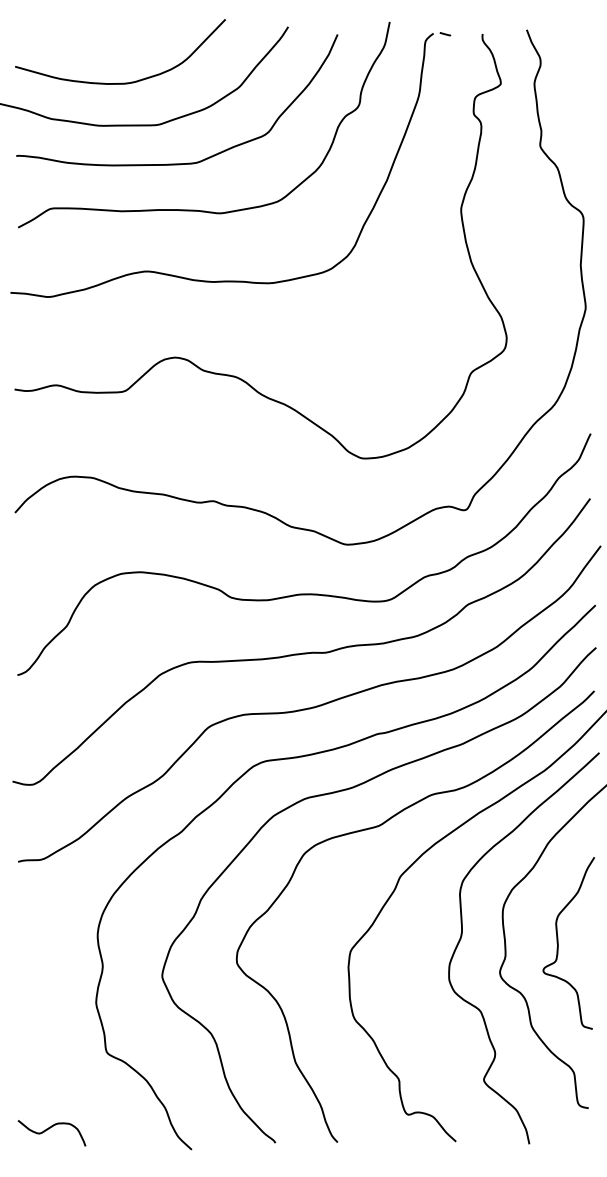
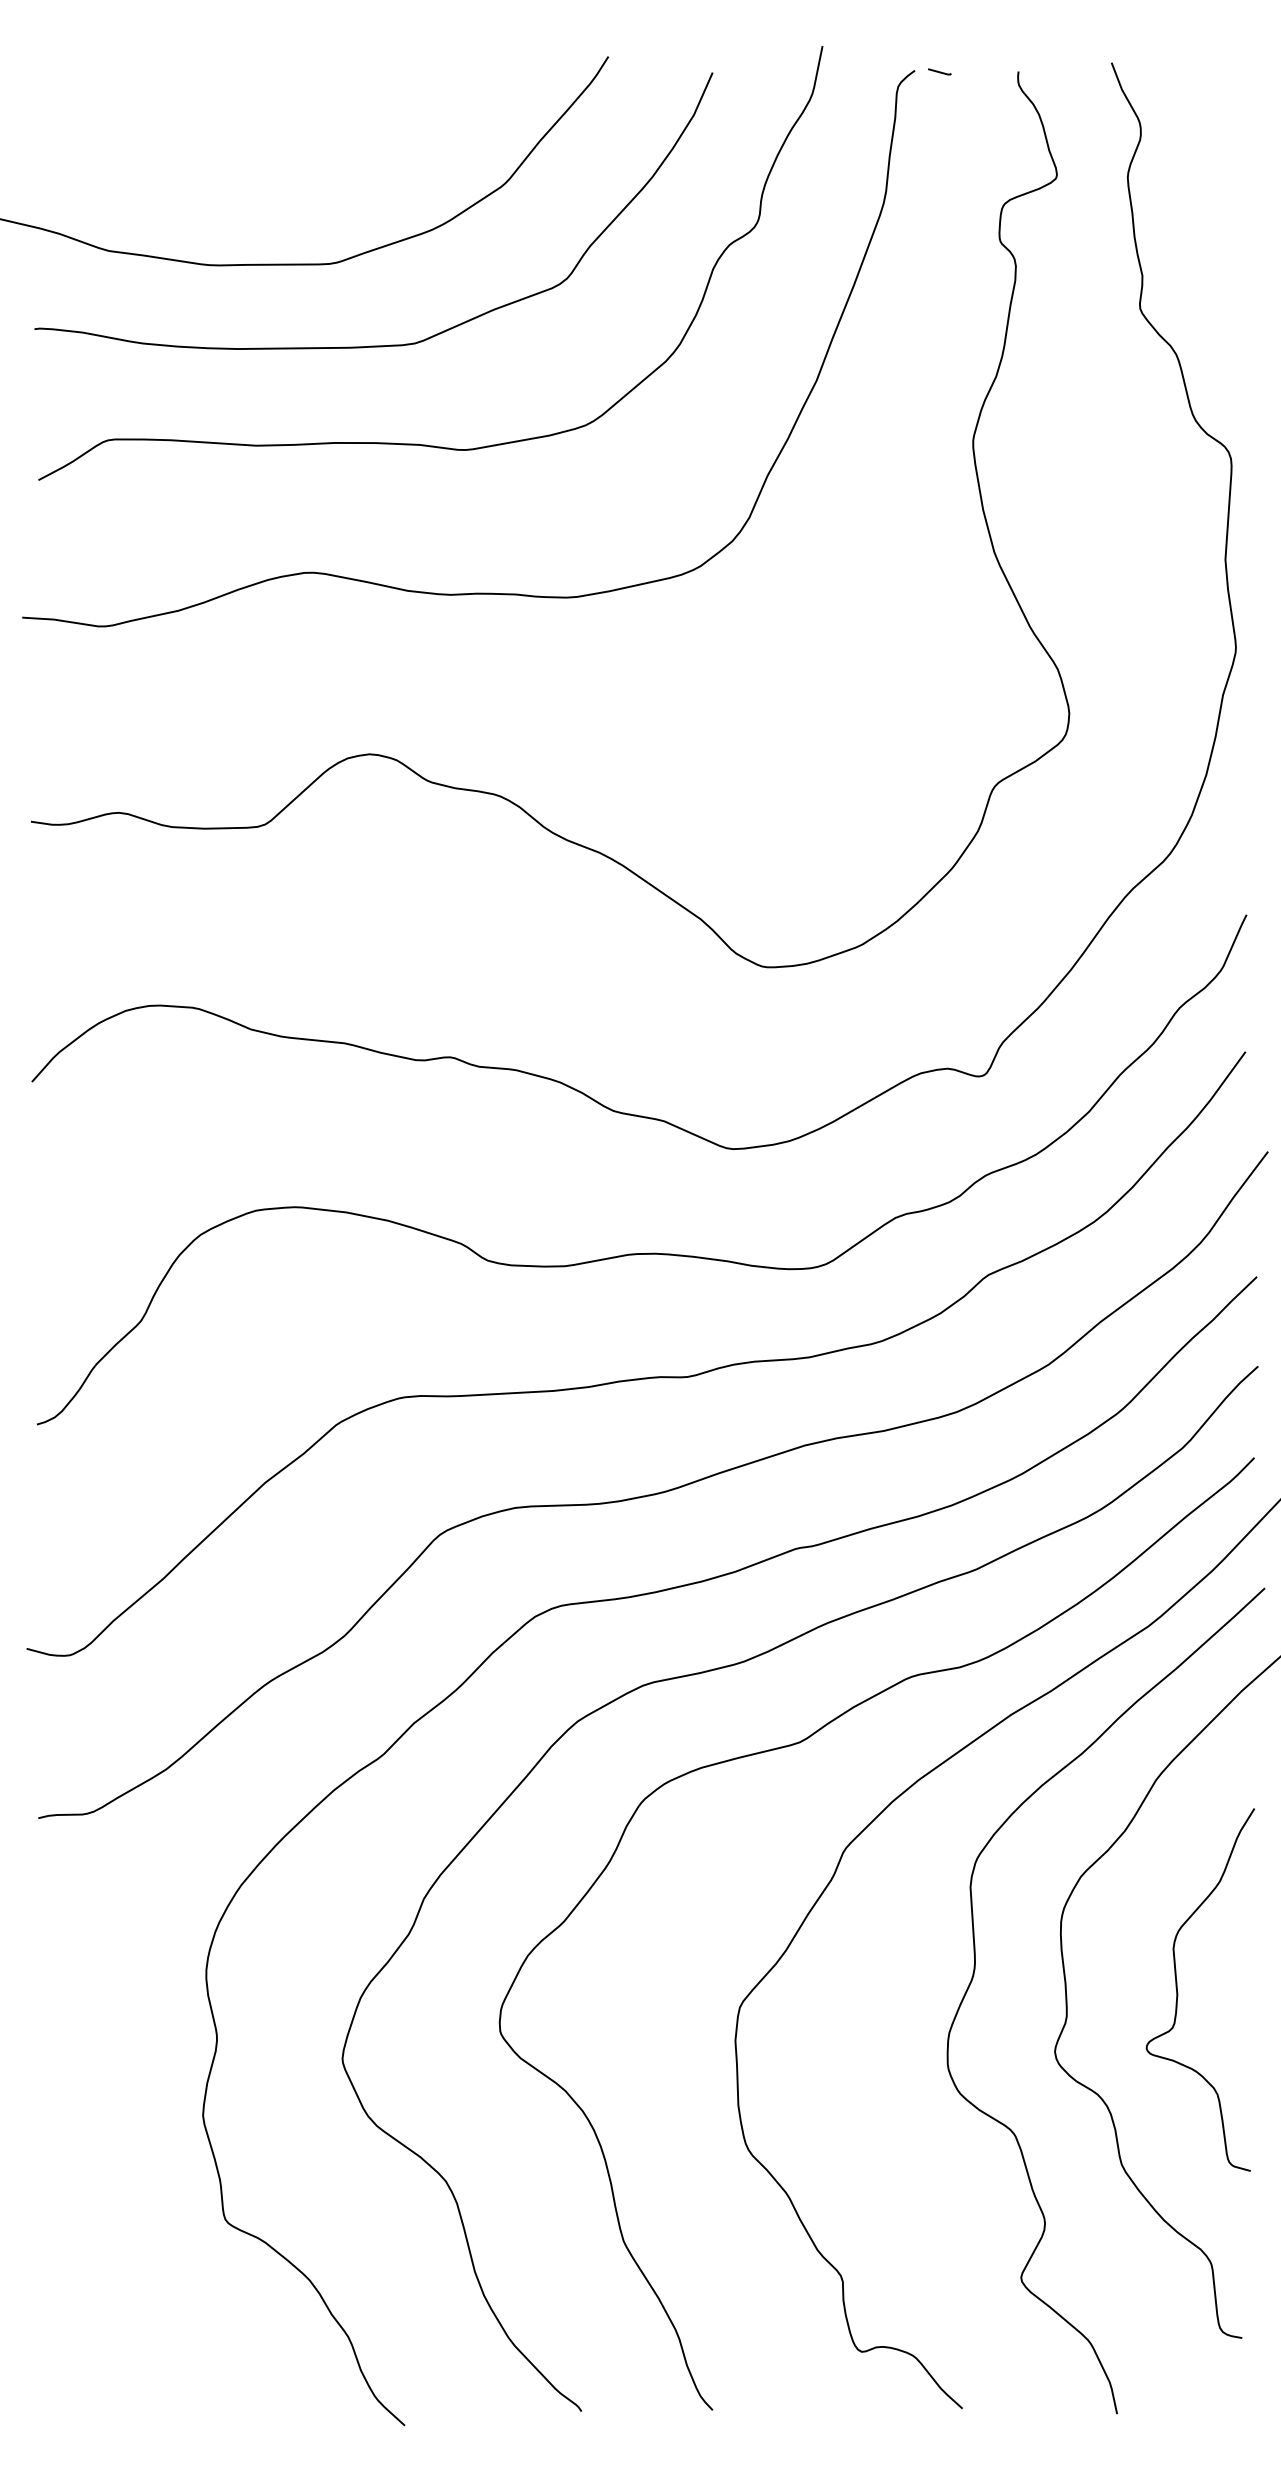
curve: (120, 82) -> (254, 173), removed
curve: (49, 1129) -> (104, 2382), removed

